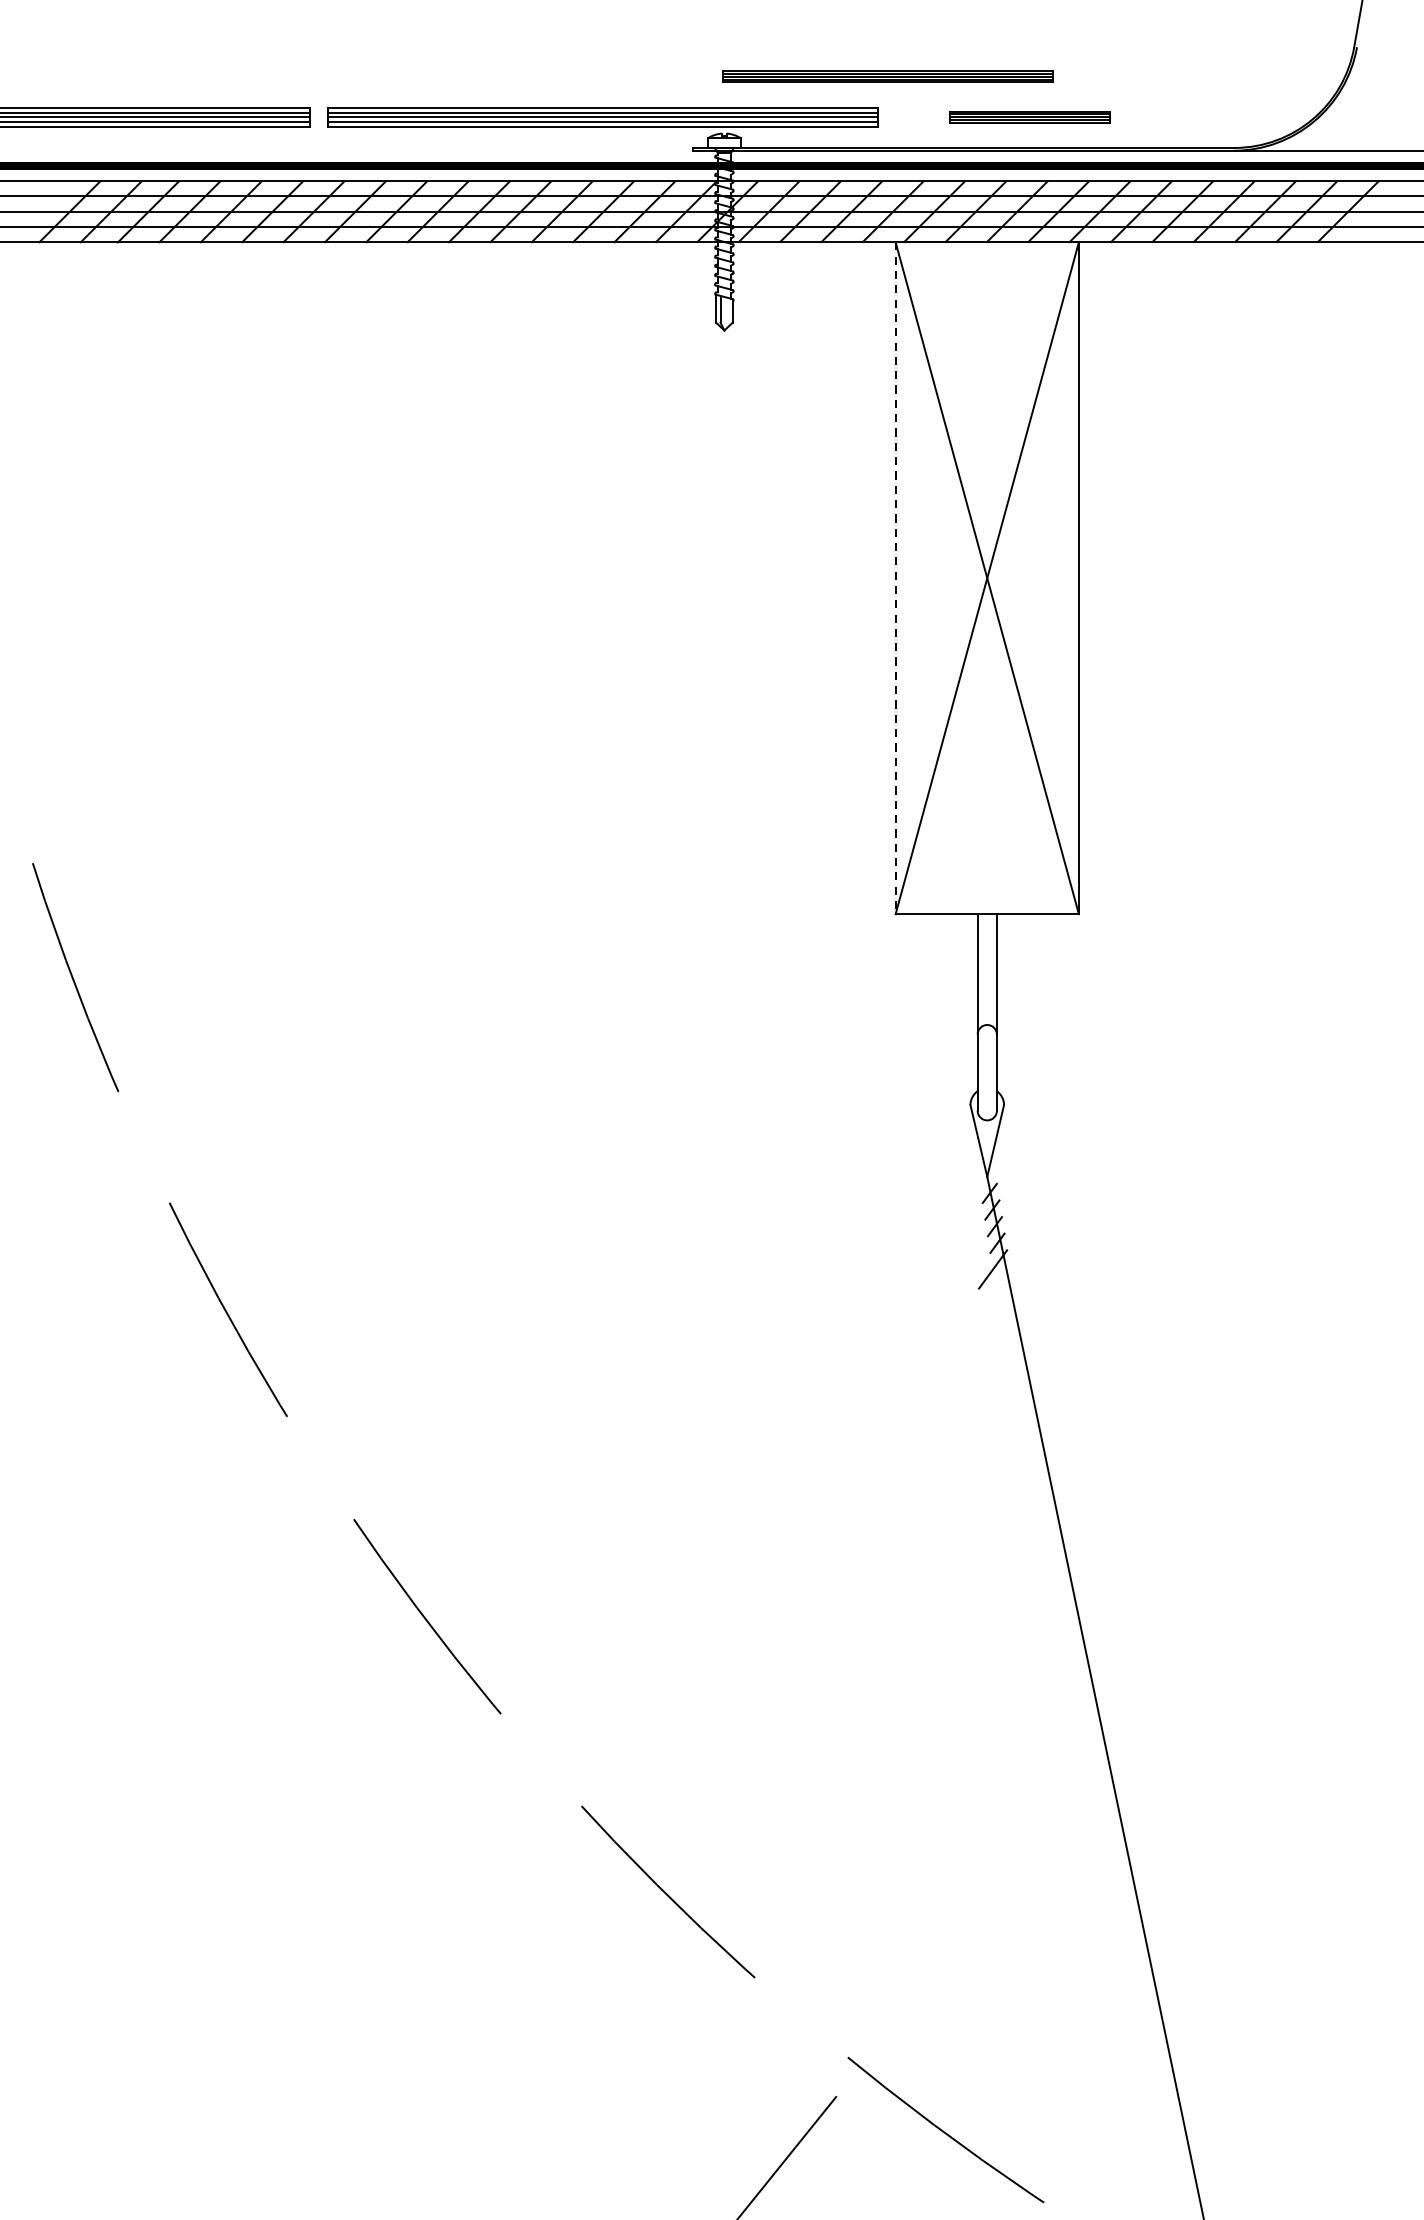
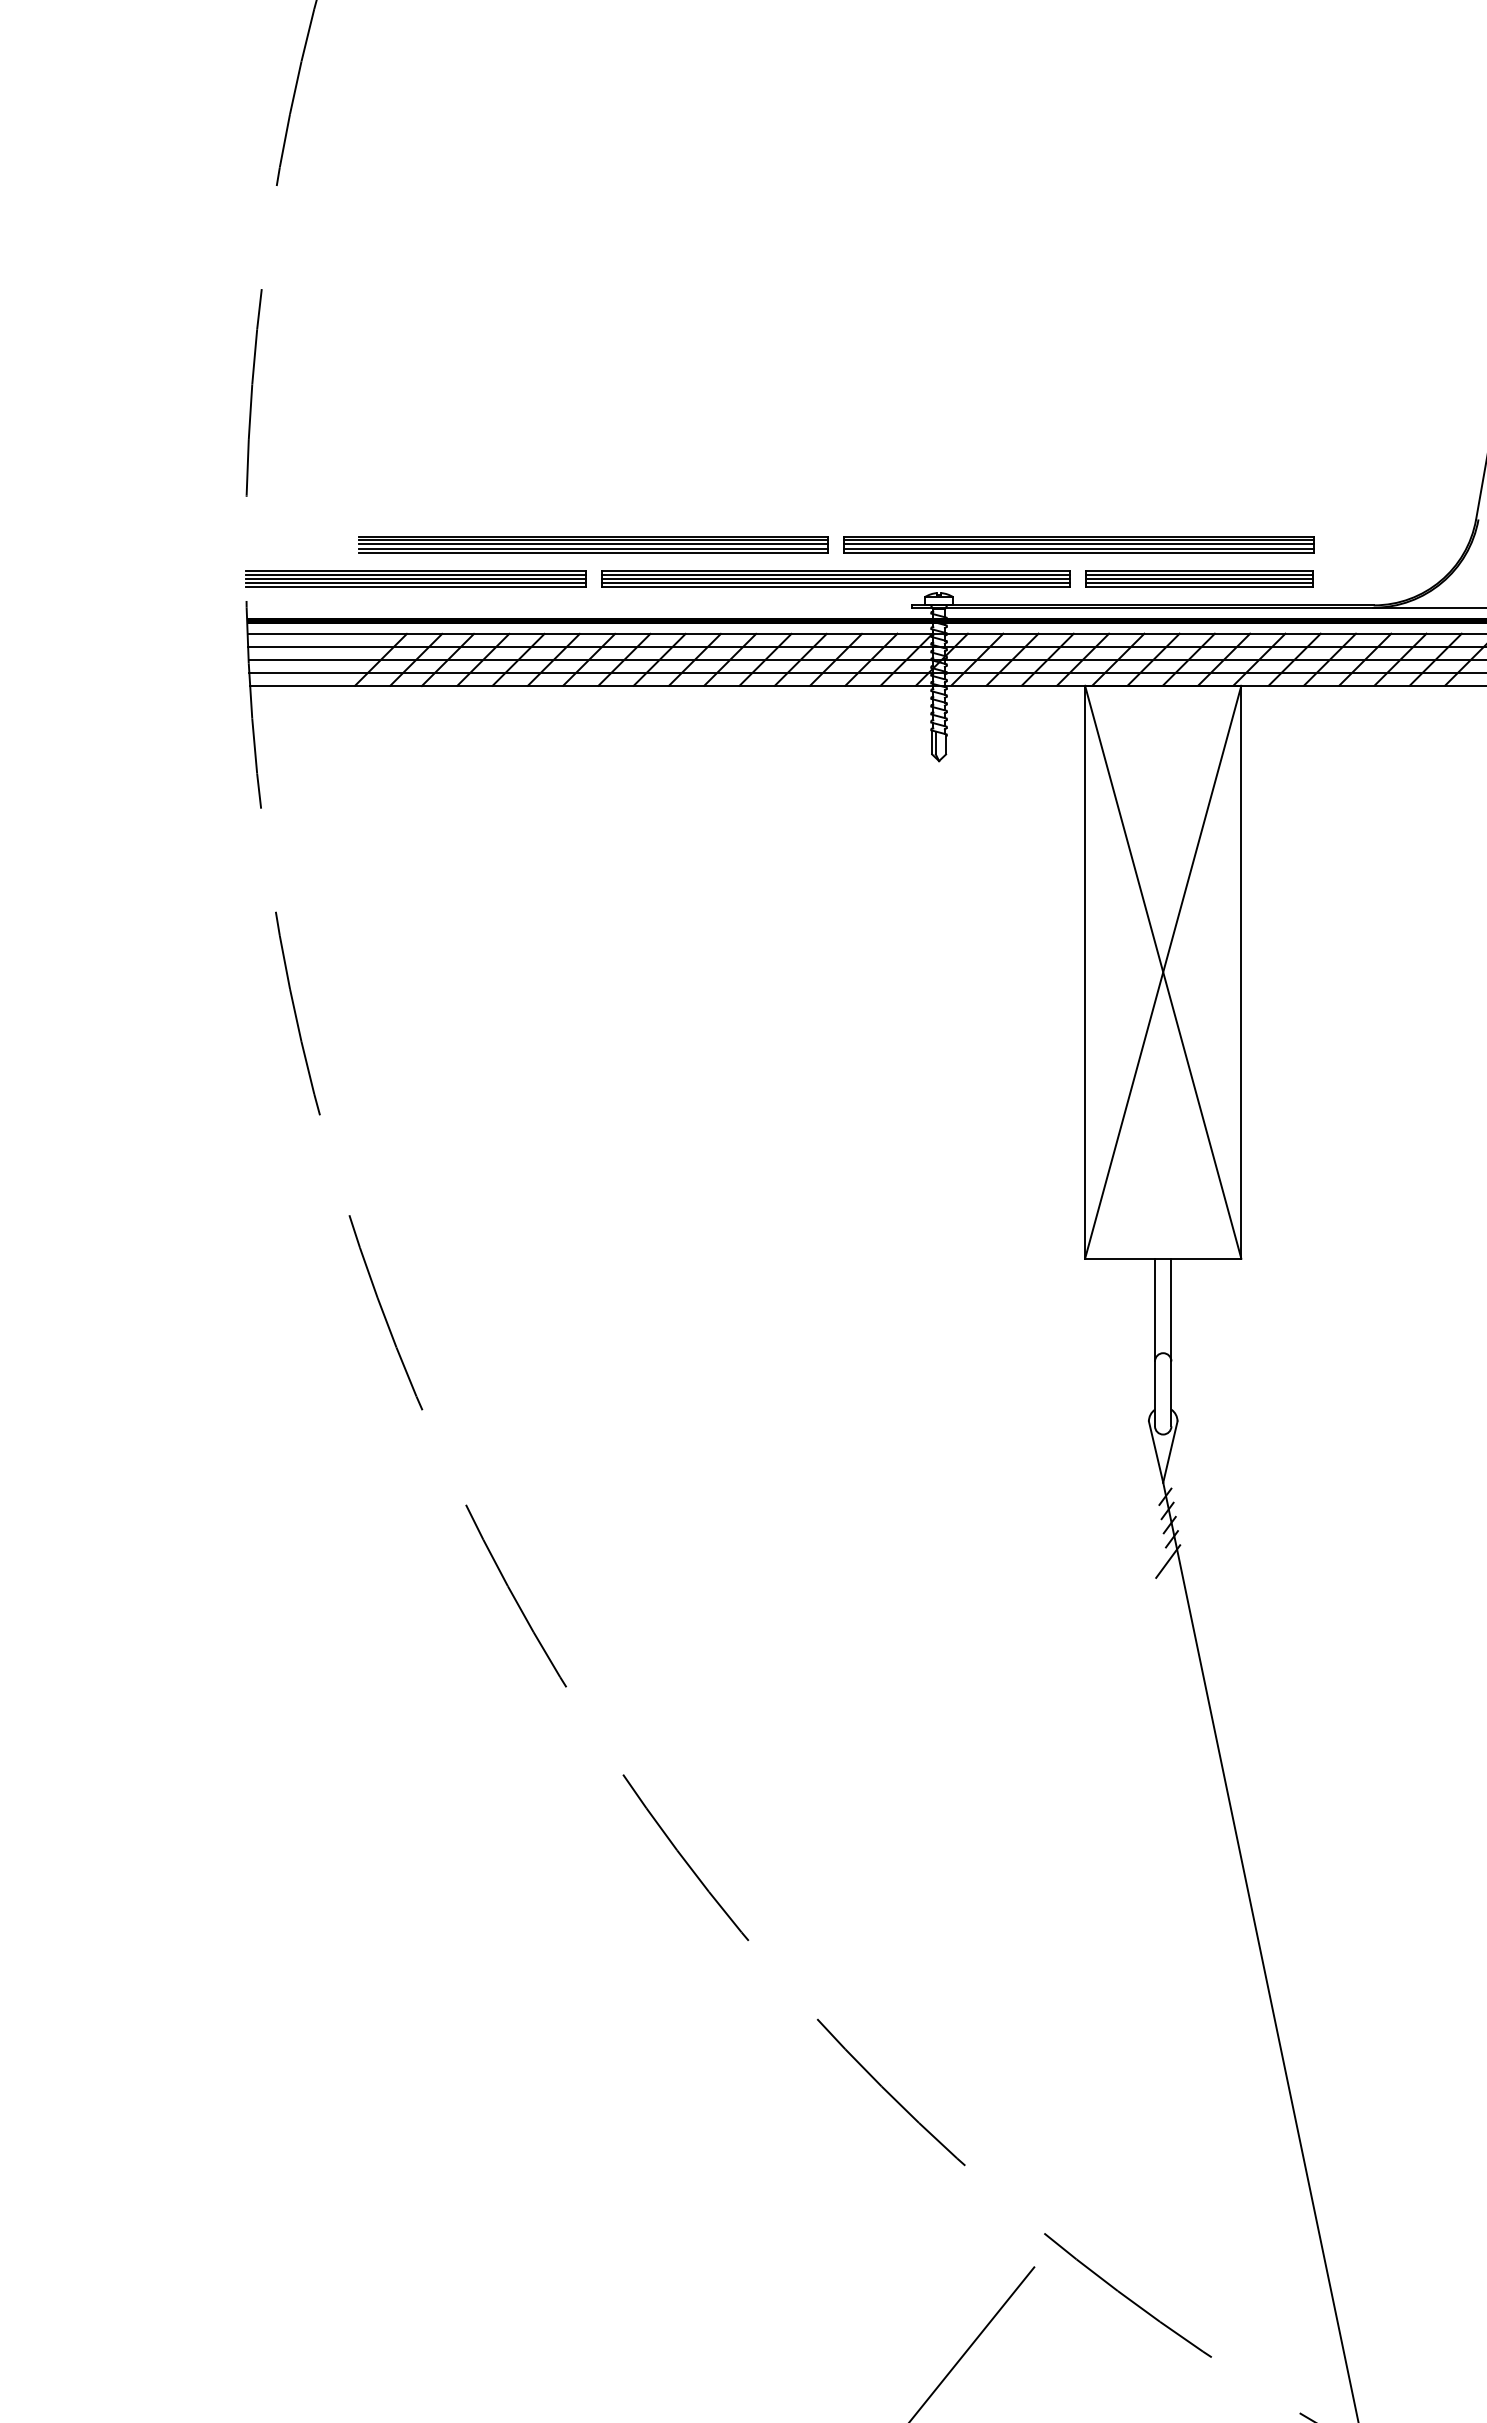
part: (319, 76) -> (593, 544), added
part: (887, 76) -> (1078, 544), size x1.67
part: (1029, 116) -> (1199, 578), size x1.67
line: (896, 578) -> (1085, 972), dashed -> solid

